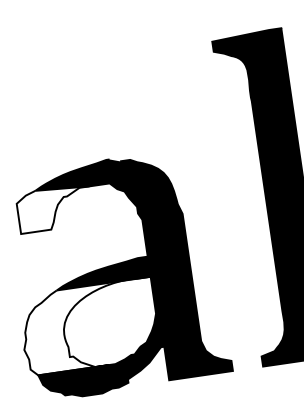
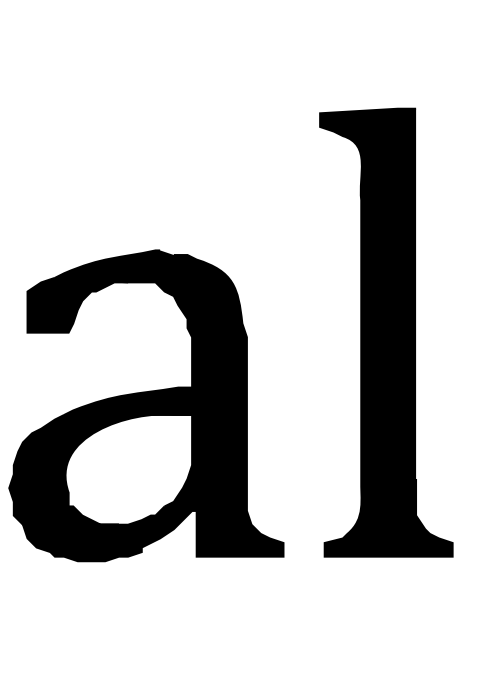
fill: (54, 207) -> (77, 304), added
fill: (89, 326) -> (100, 469), added

